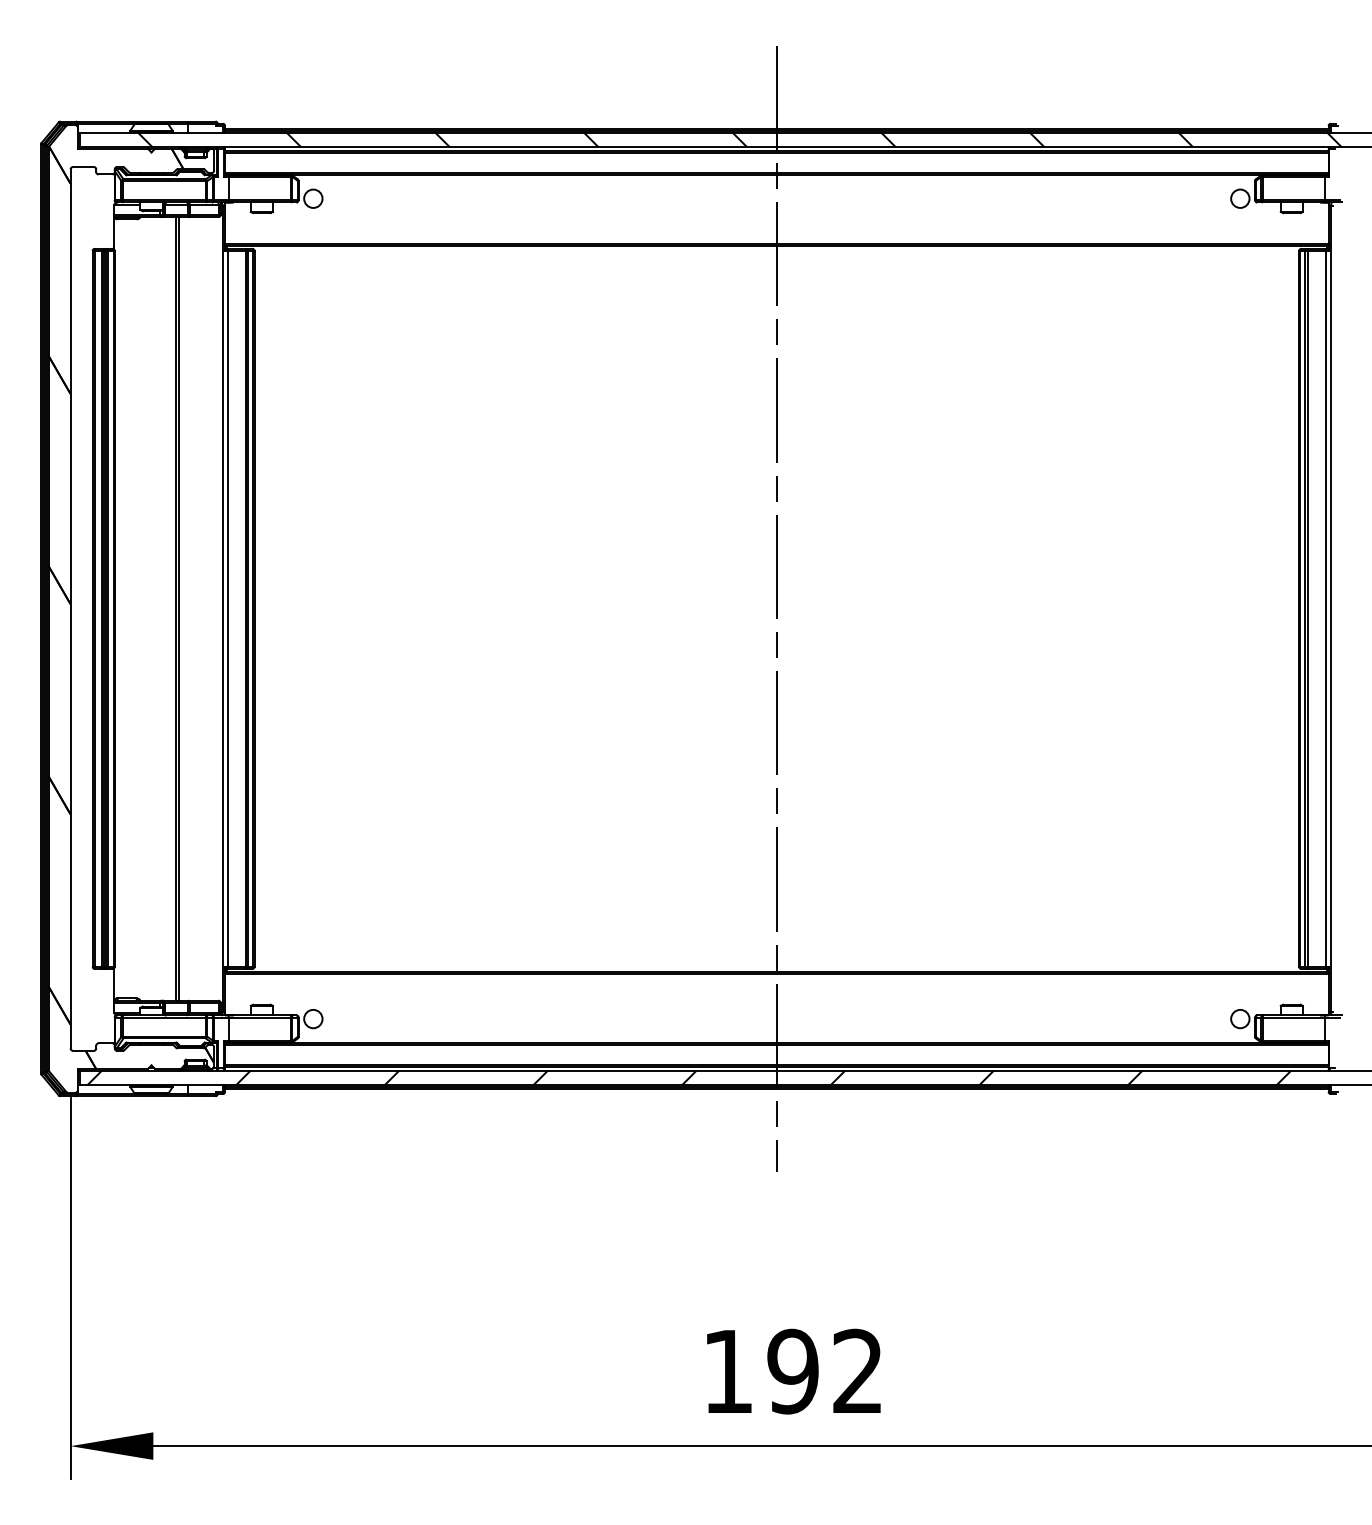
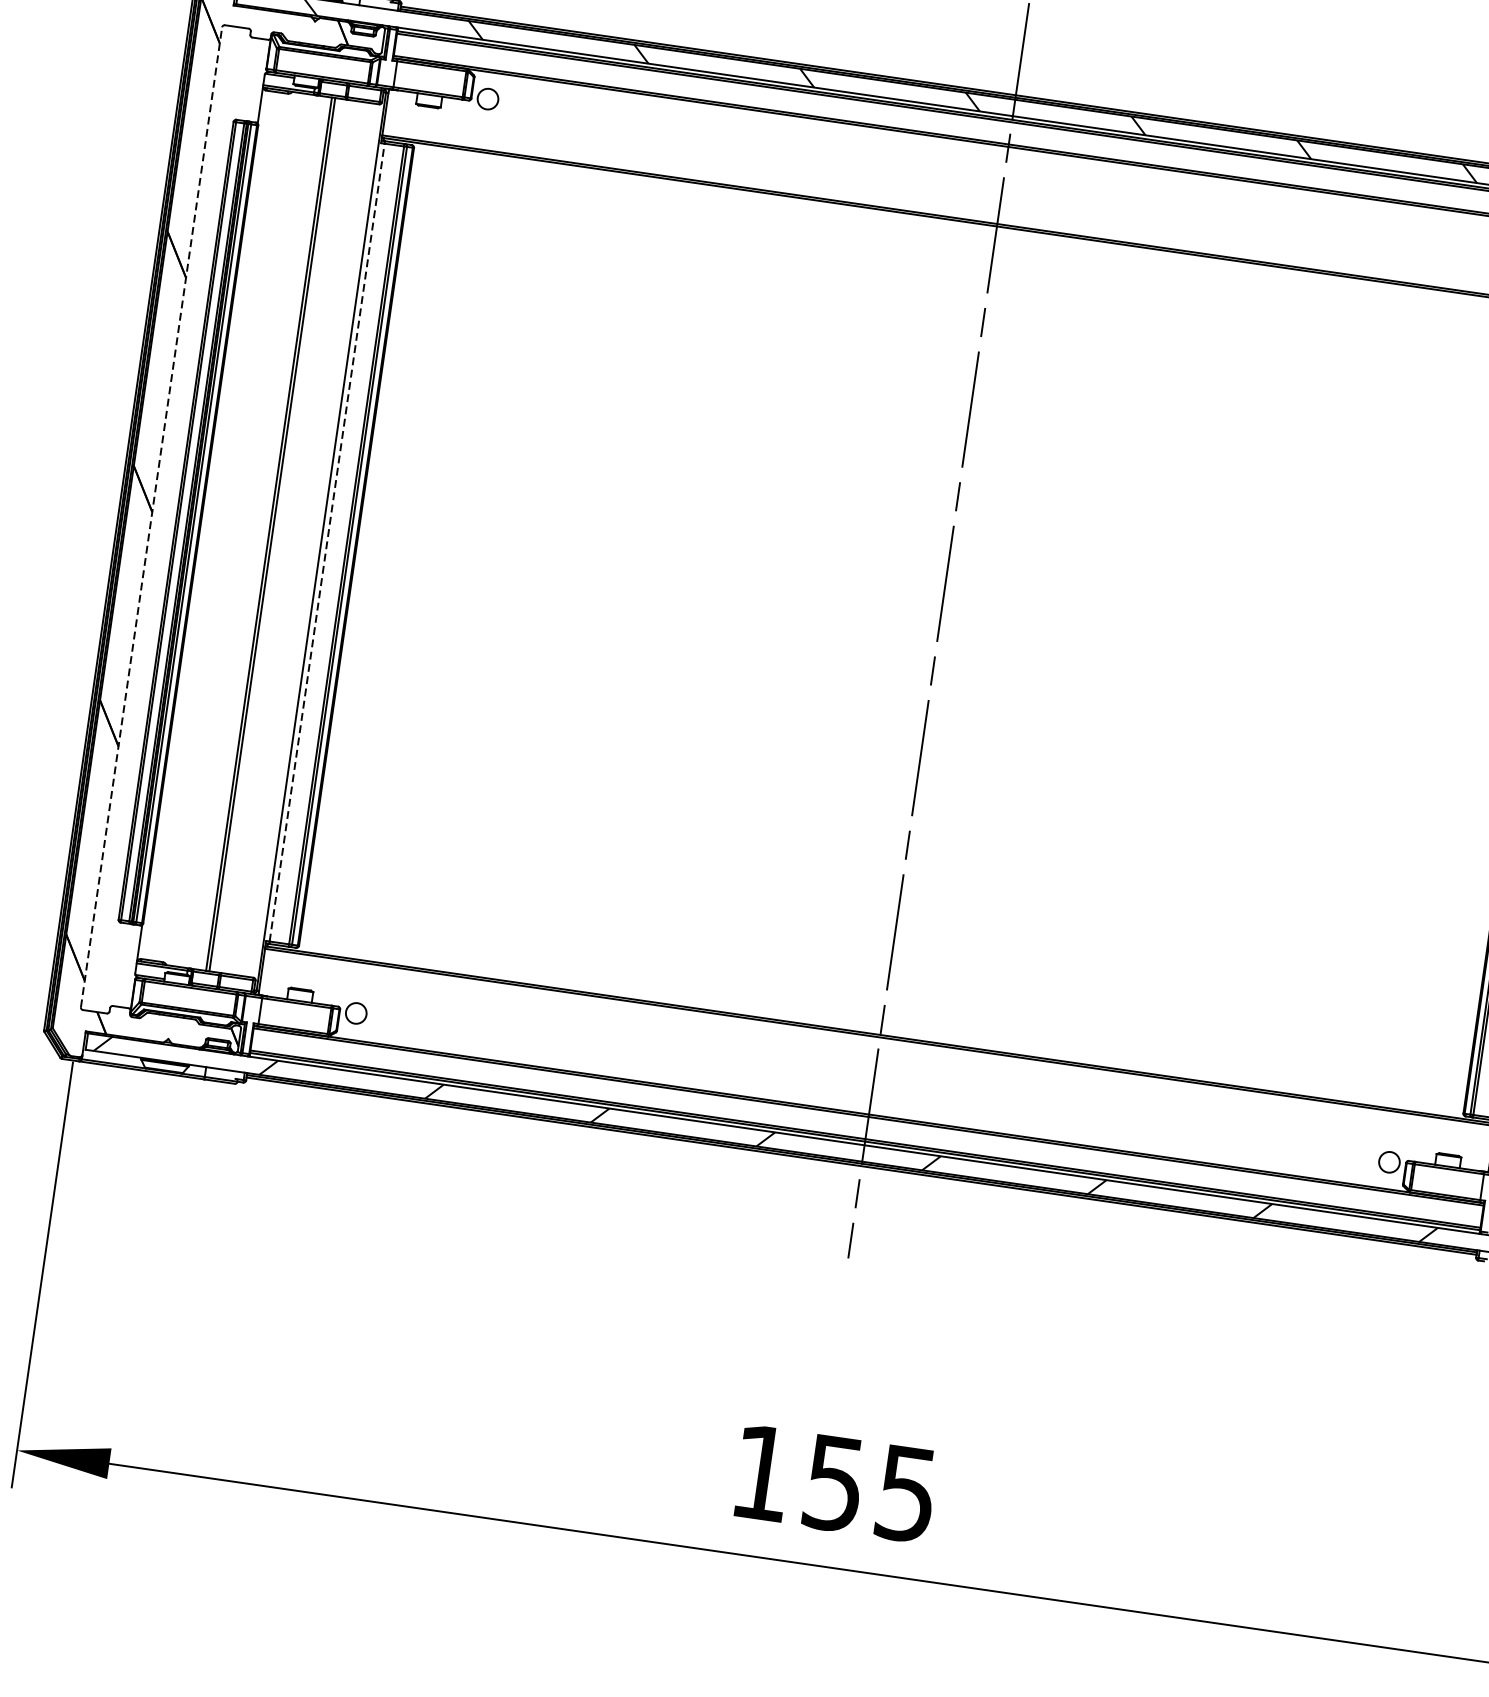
line: (70, 608) -> (151, 516), solid -> dashed
line: (228, 608) -> (327, 542), solid -> dashed
text: (824, 1371) -> (869, 1488), 192 -> 155

